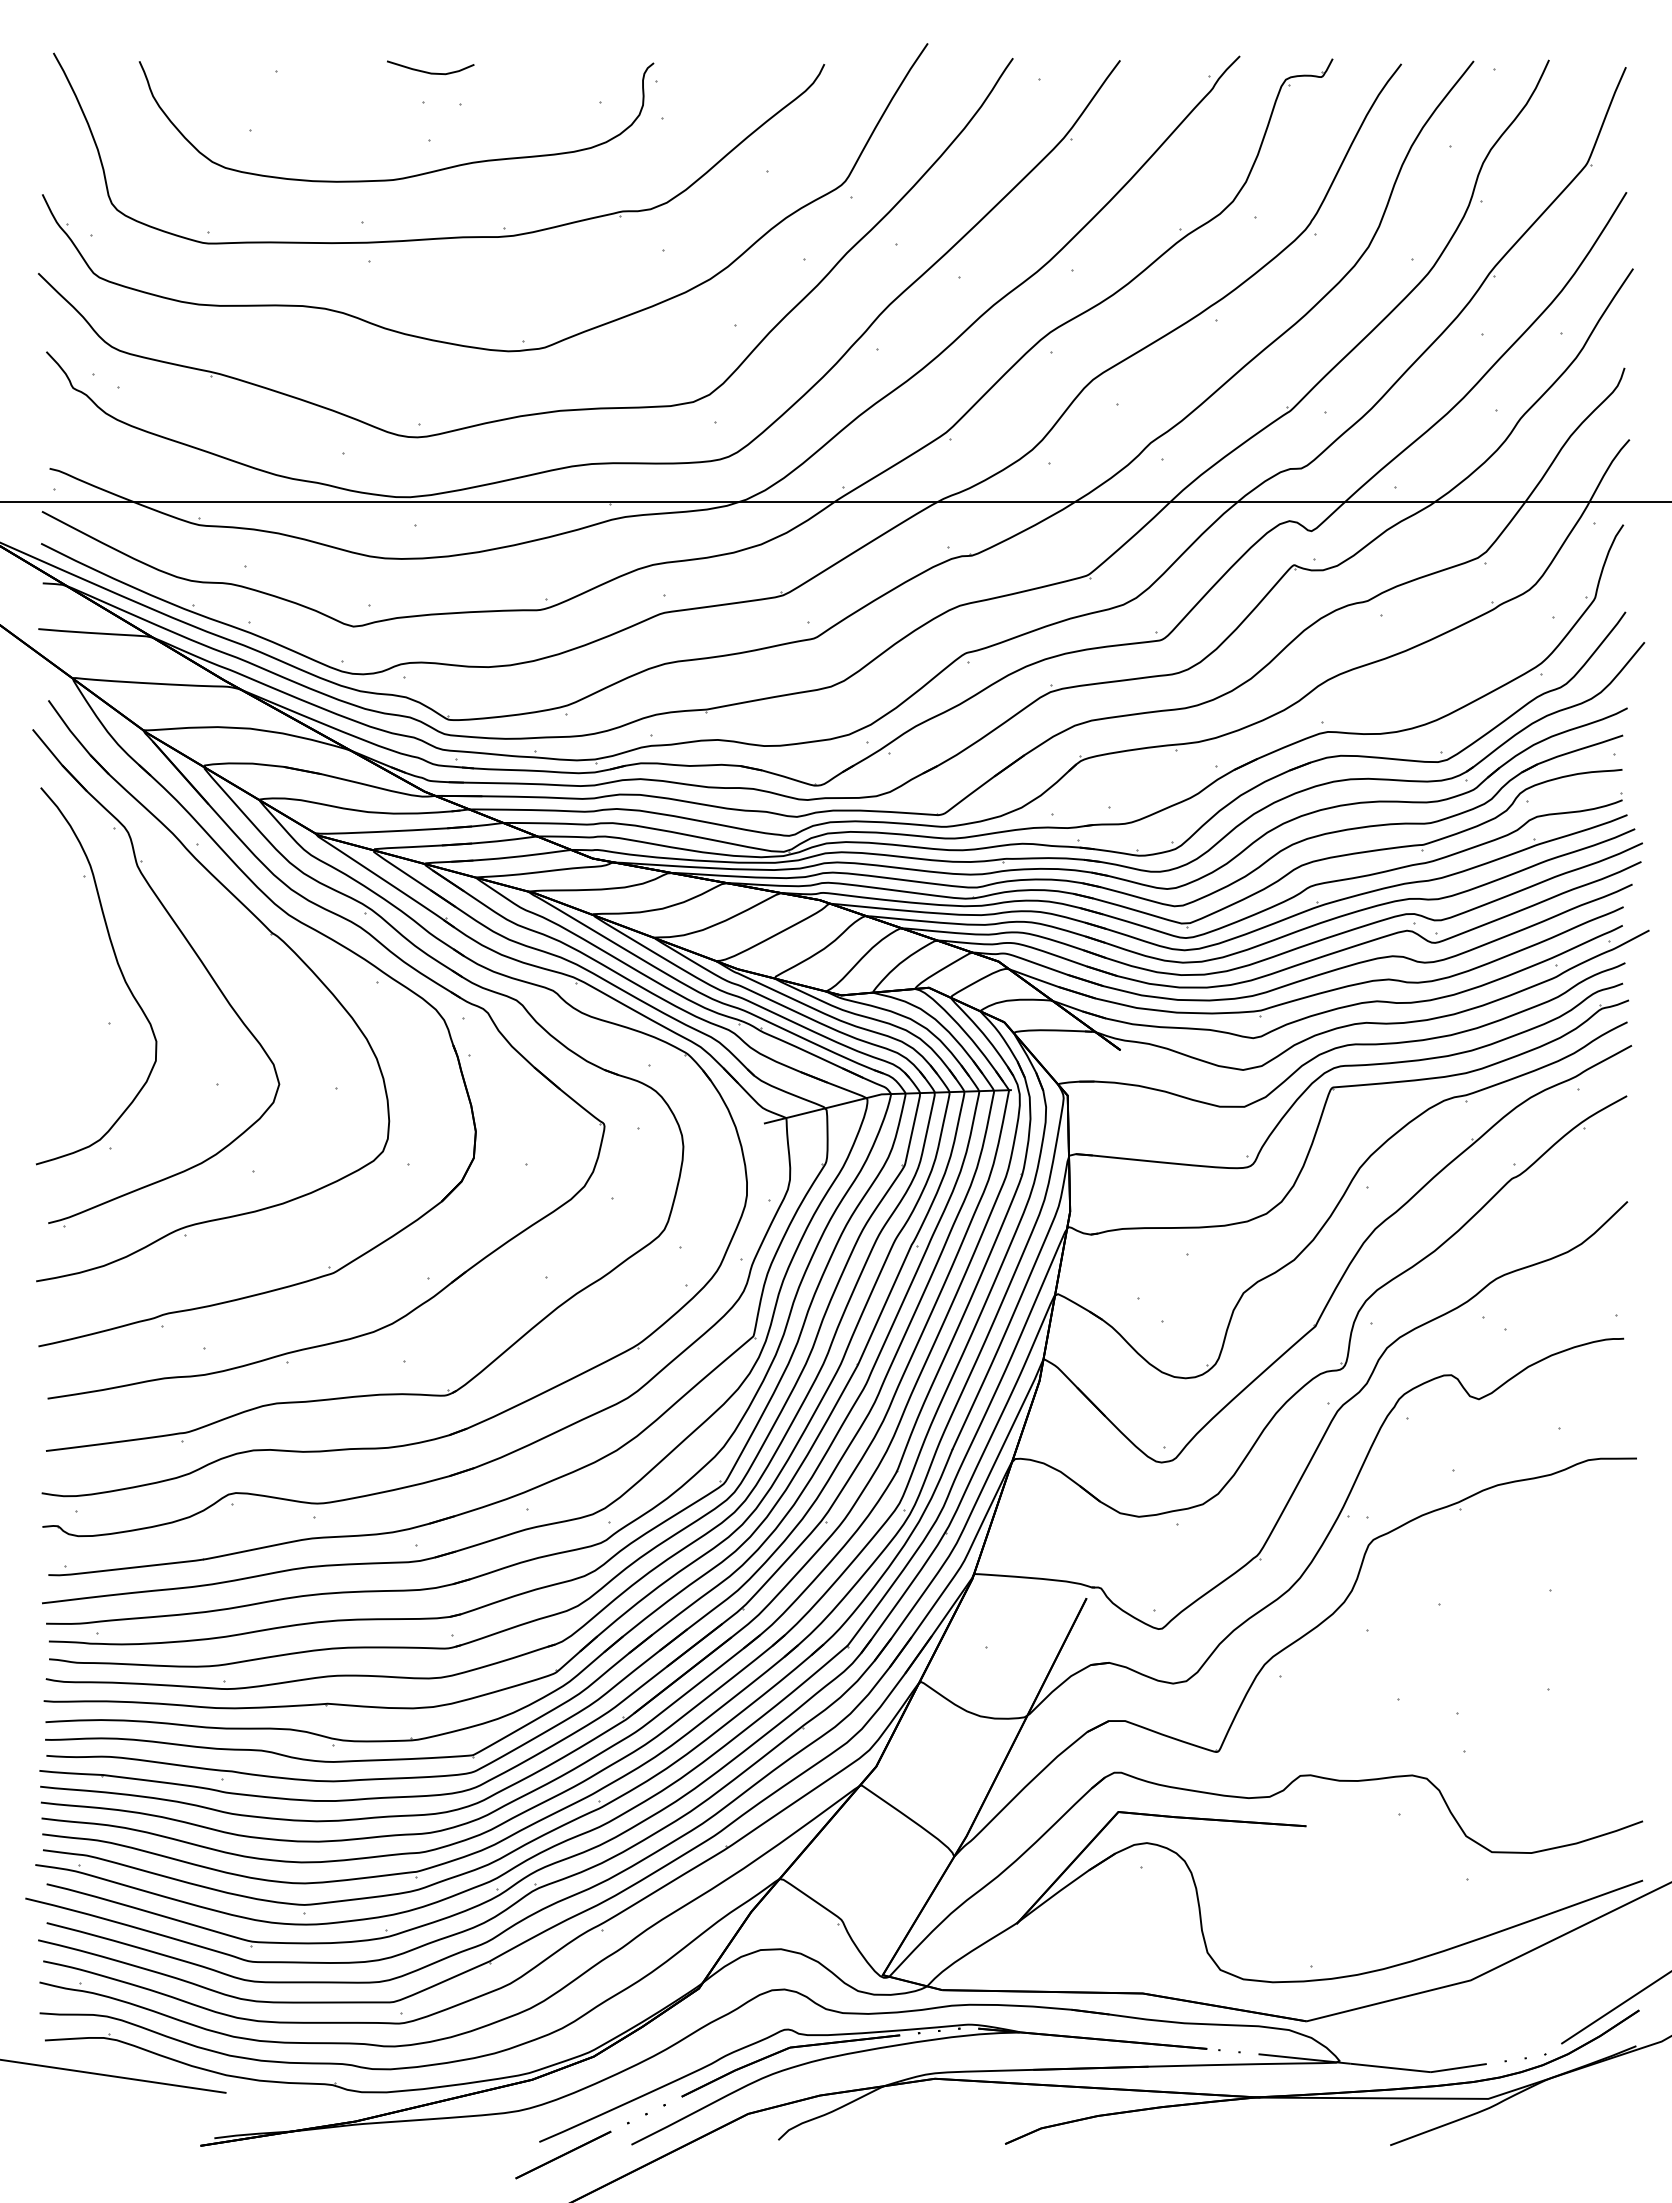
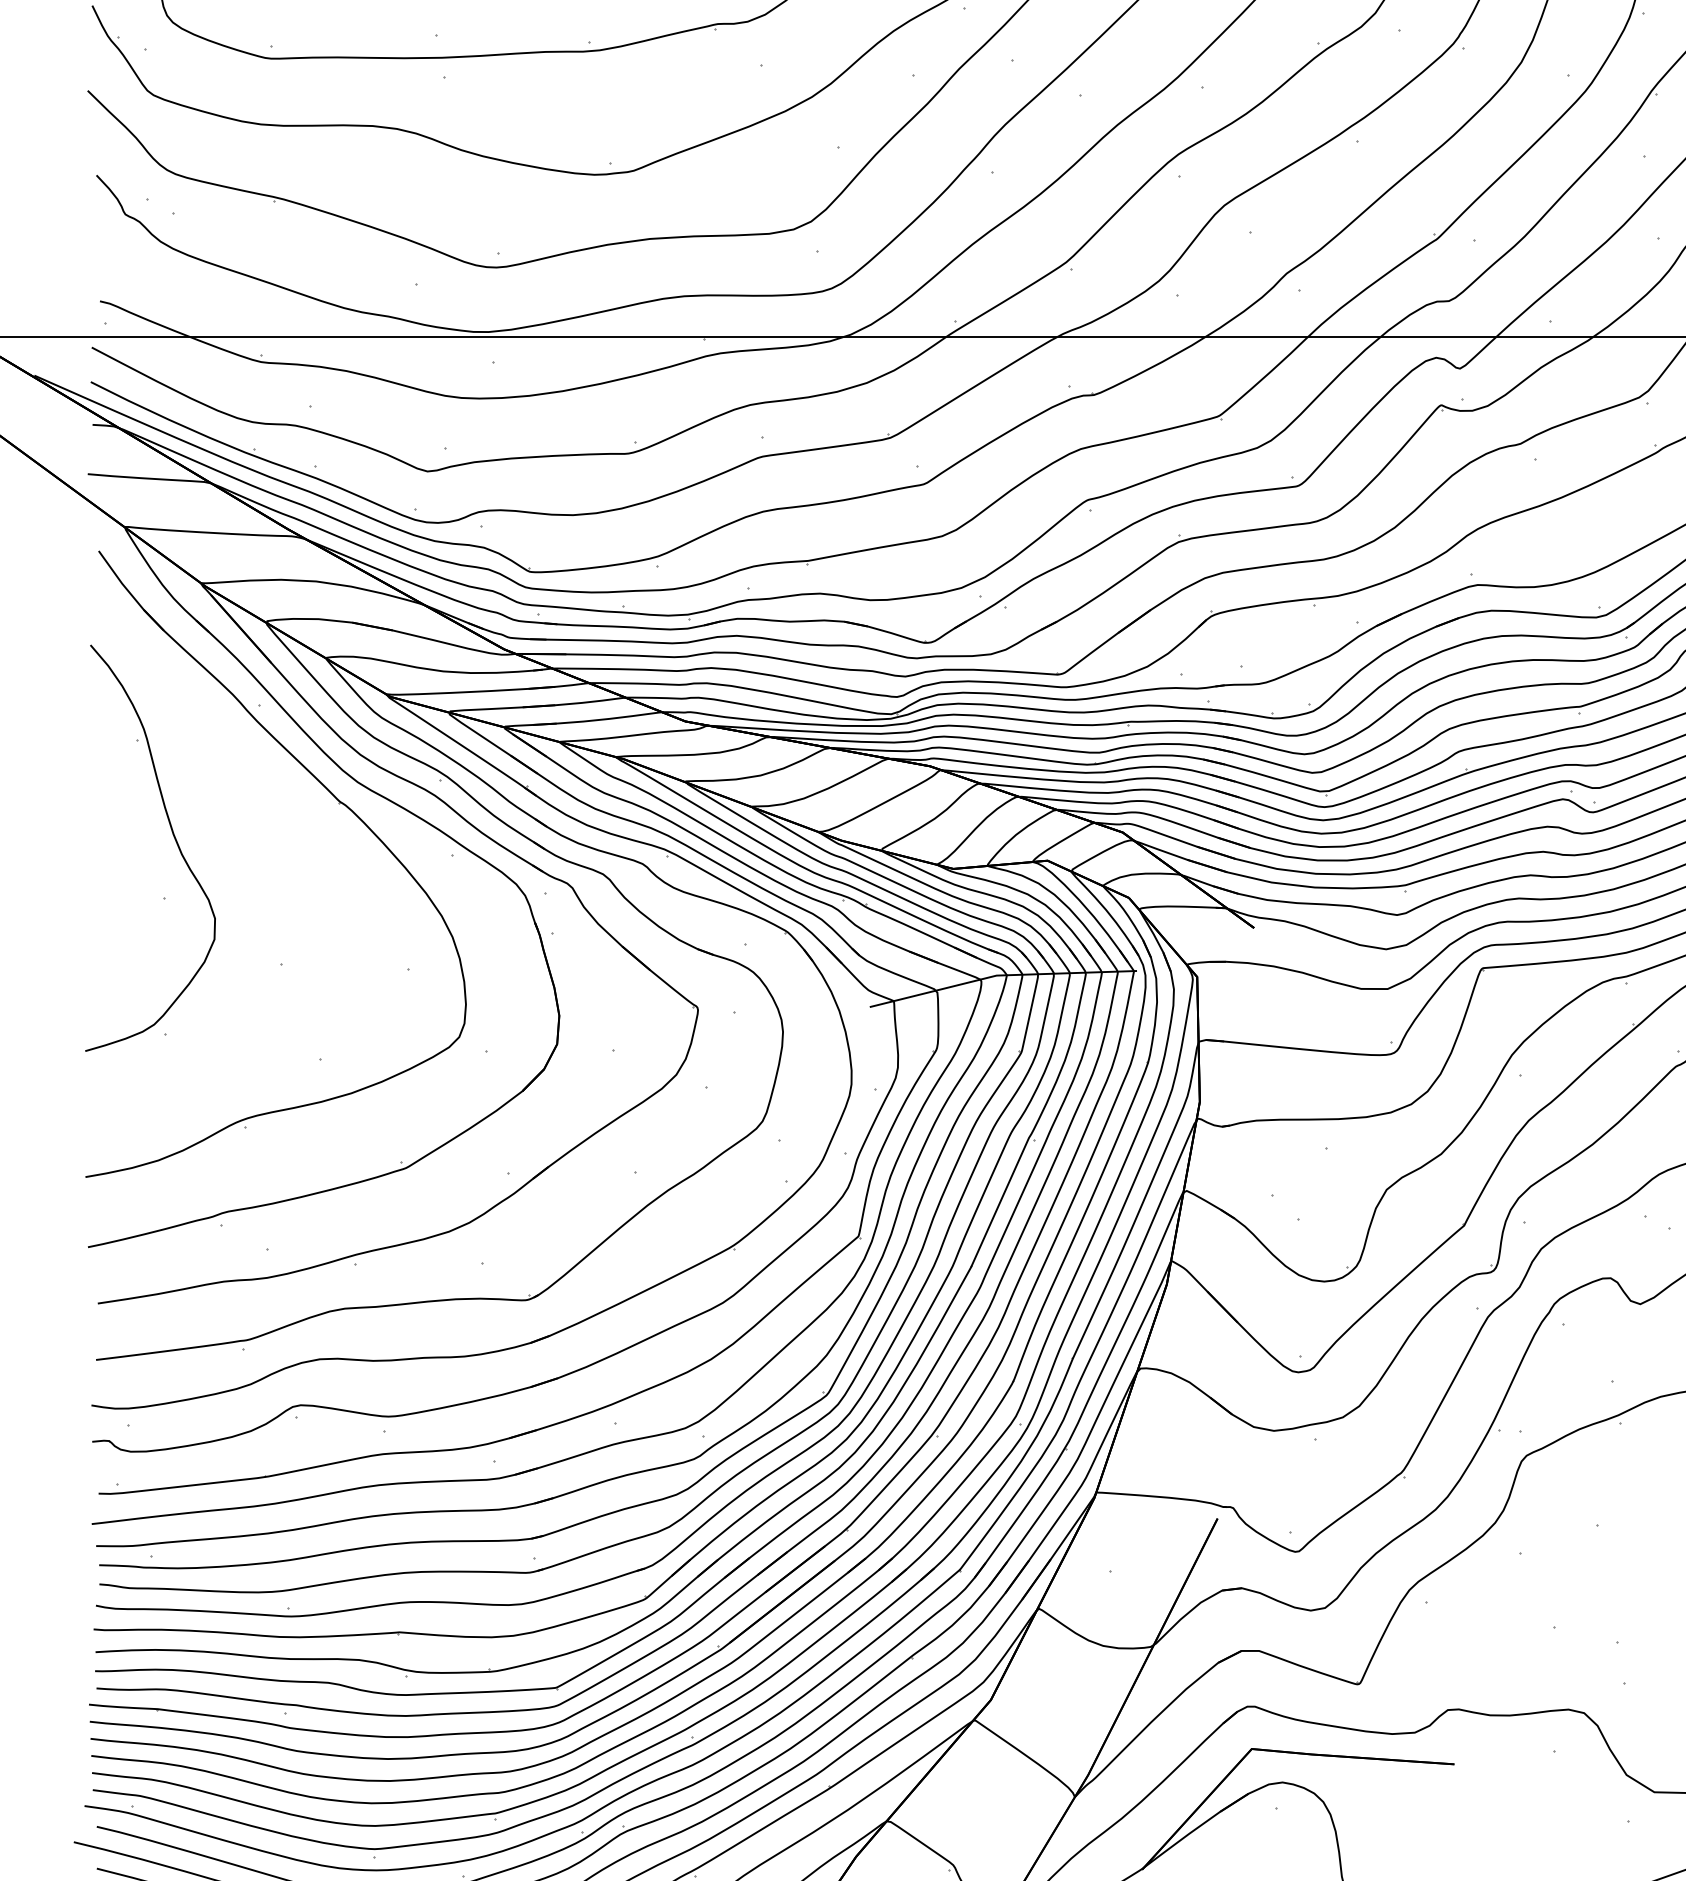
part: (194, 953) -> (256, 823), removed

